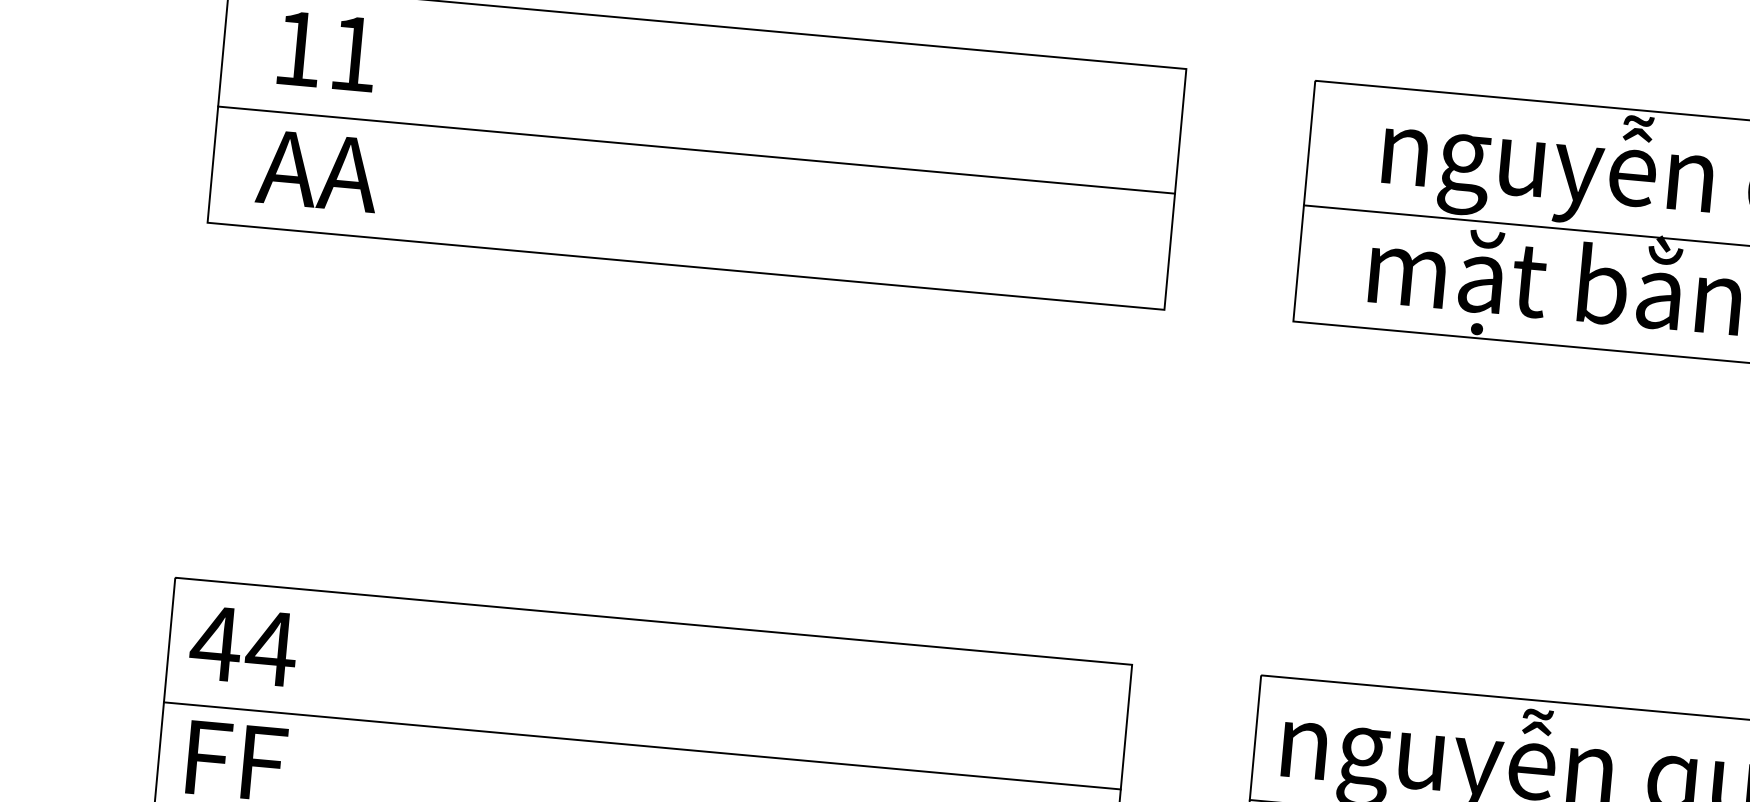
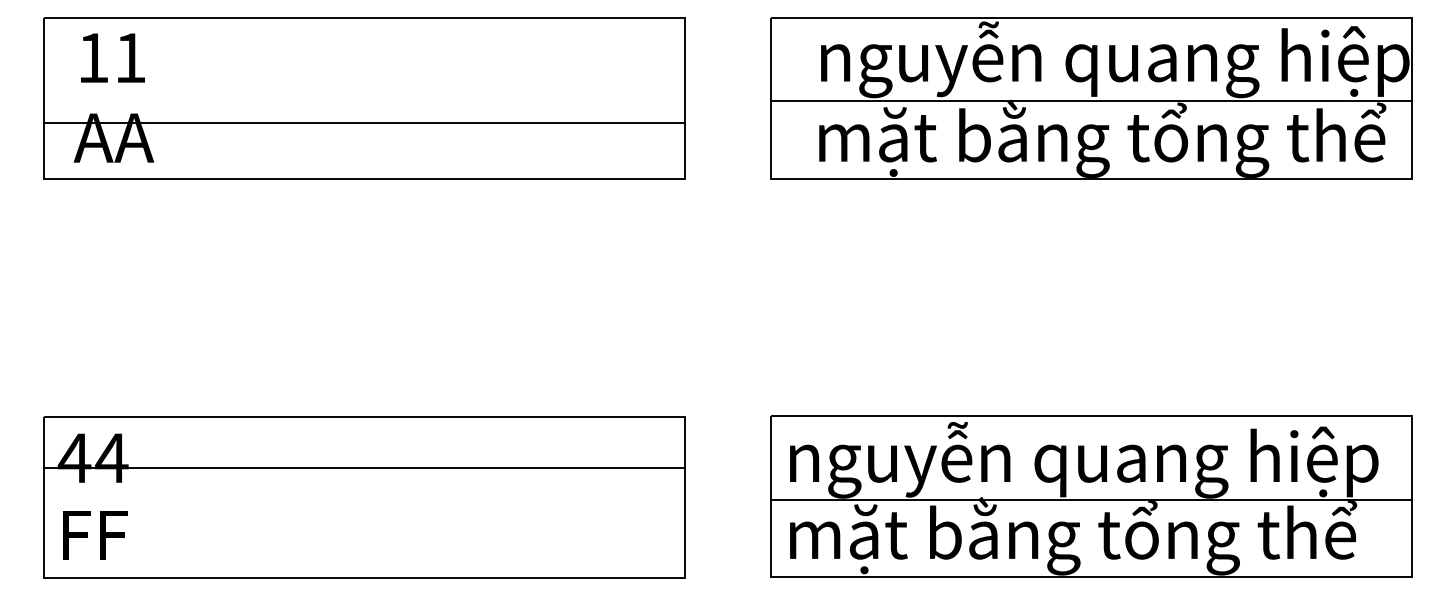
line: (695, 150) -> (363, 123), moved
line: (641, 745) -> (363, 468), moved

